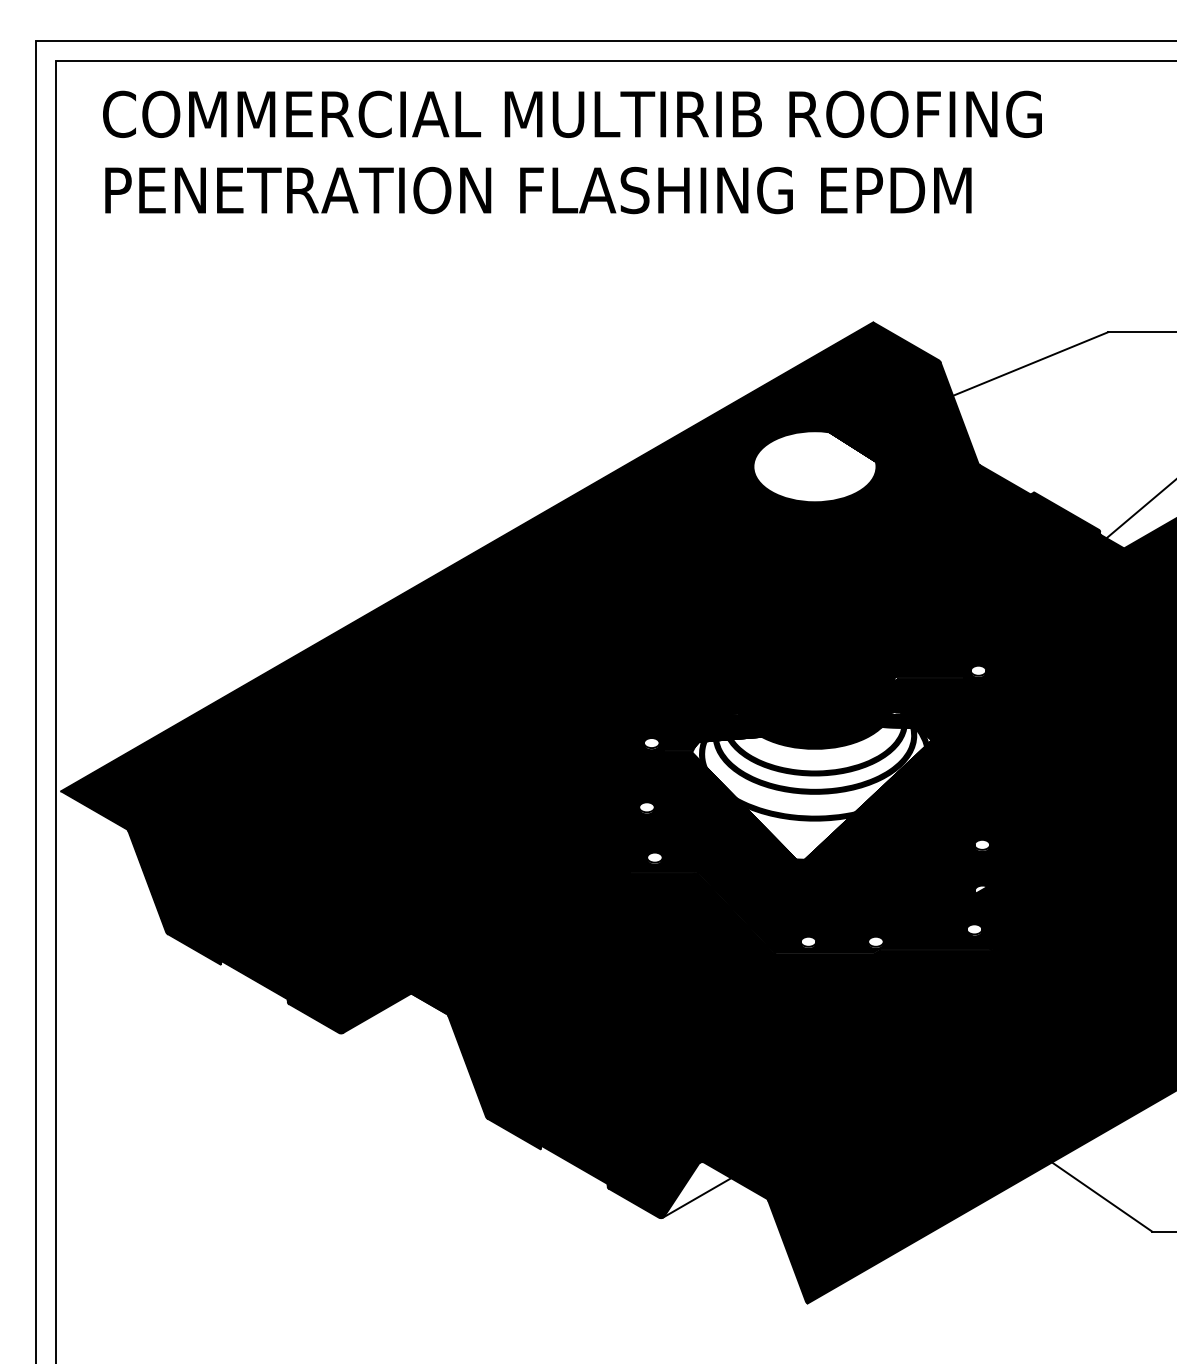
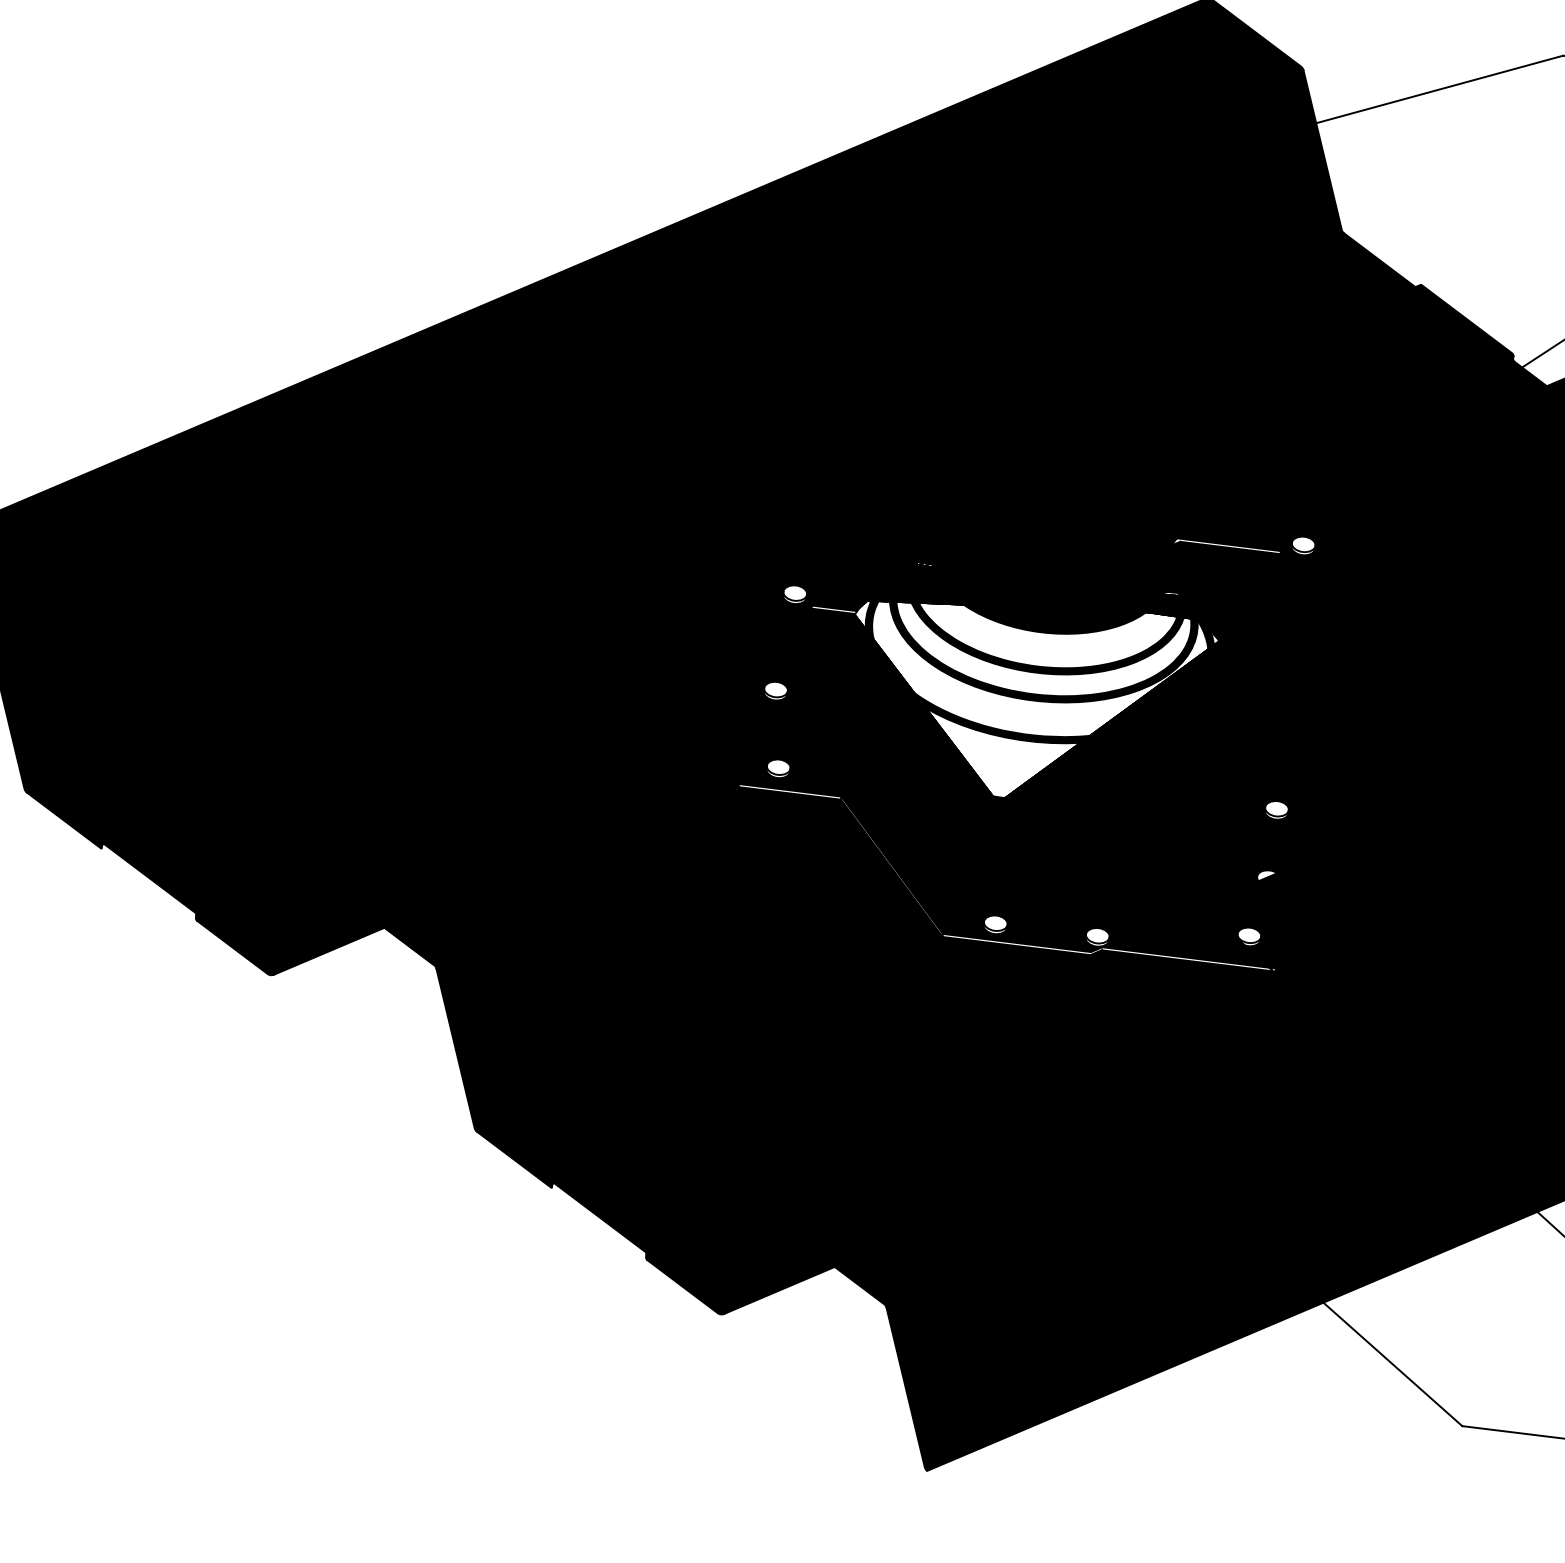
fill: (814, 466) -> (1093, 204), added
fill: (697, 1189) -> (781, 1277), added

